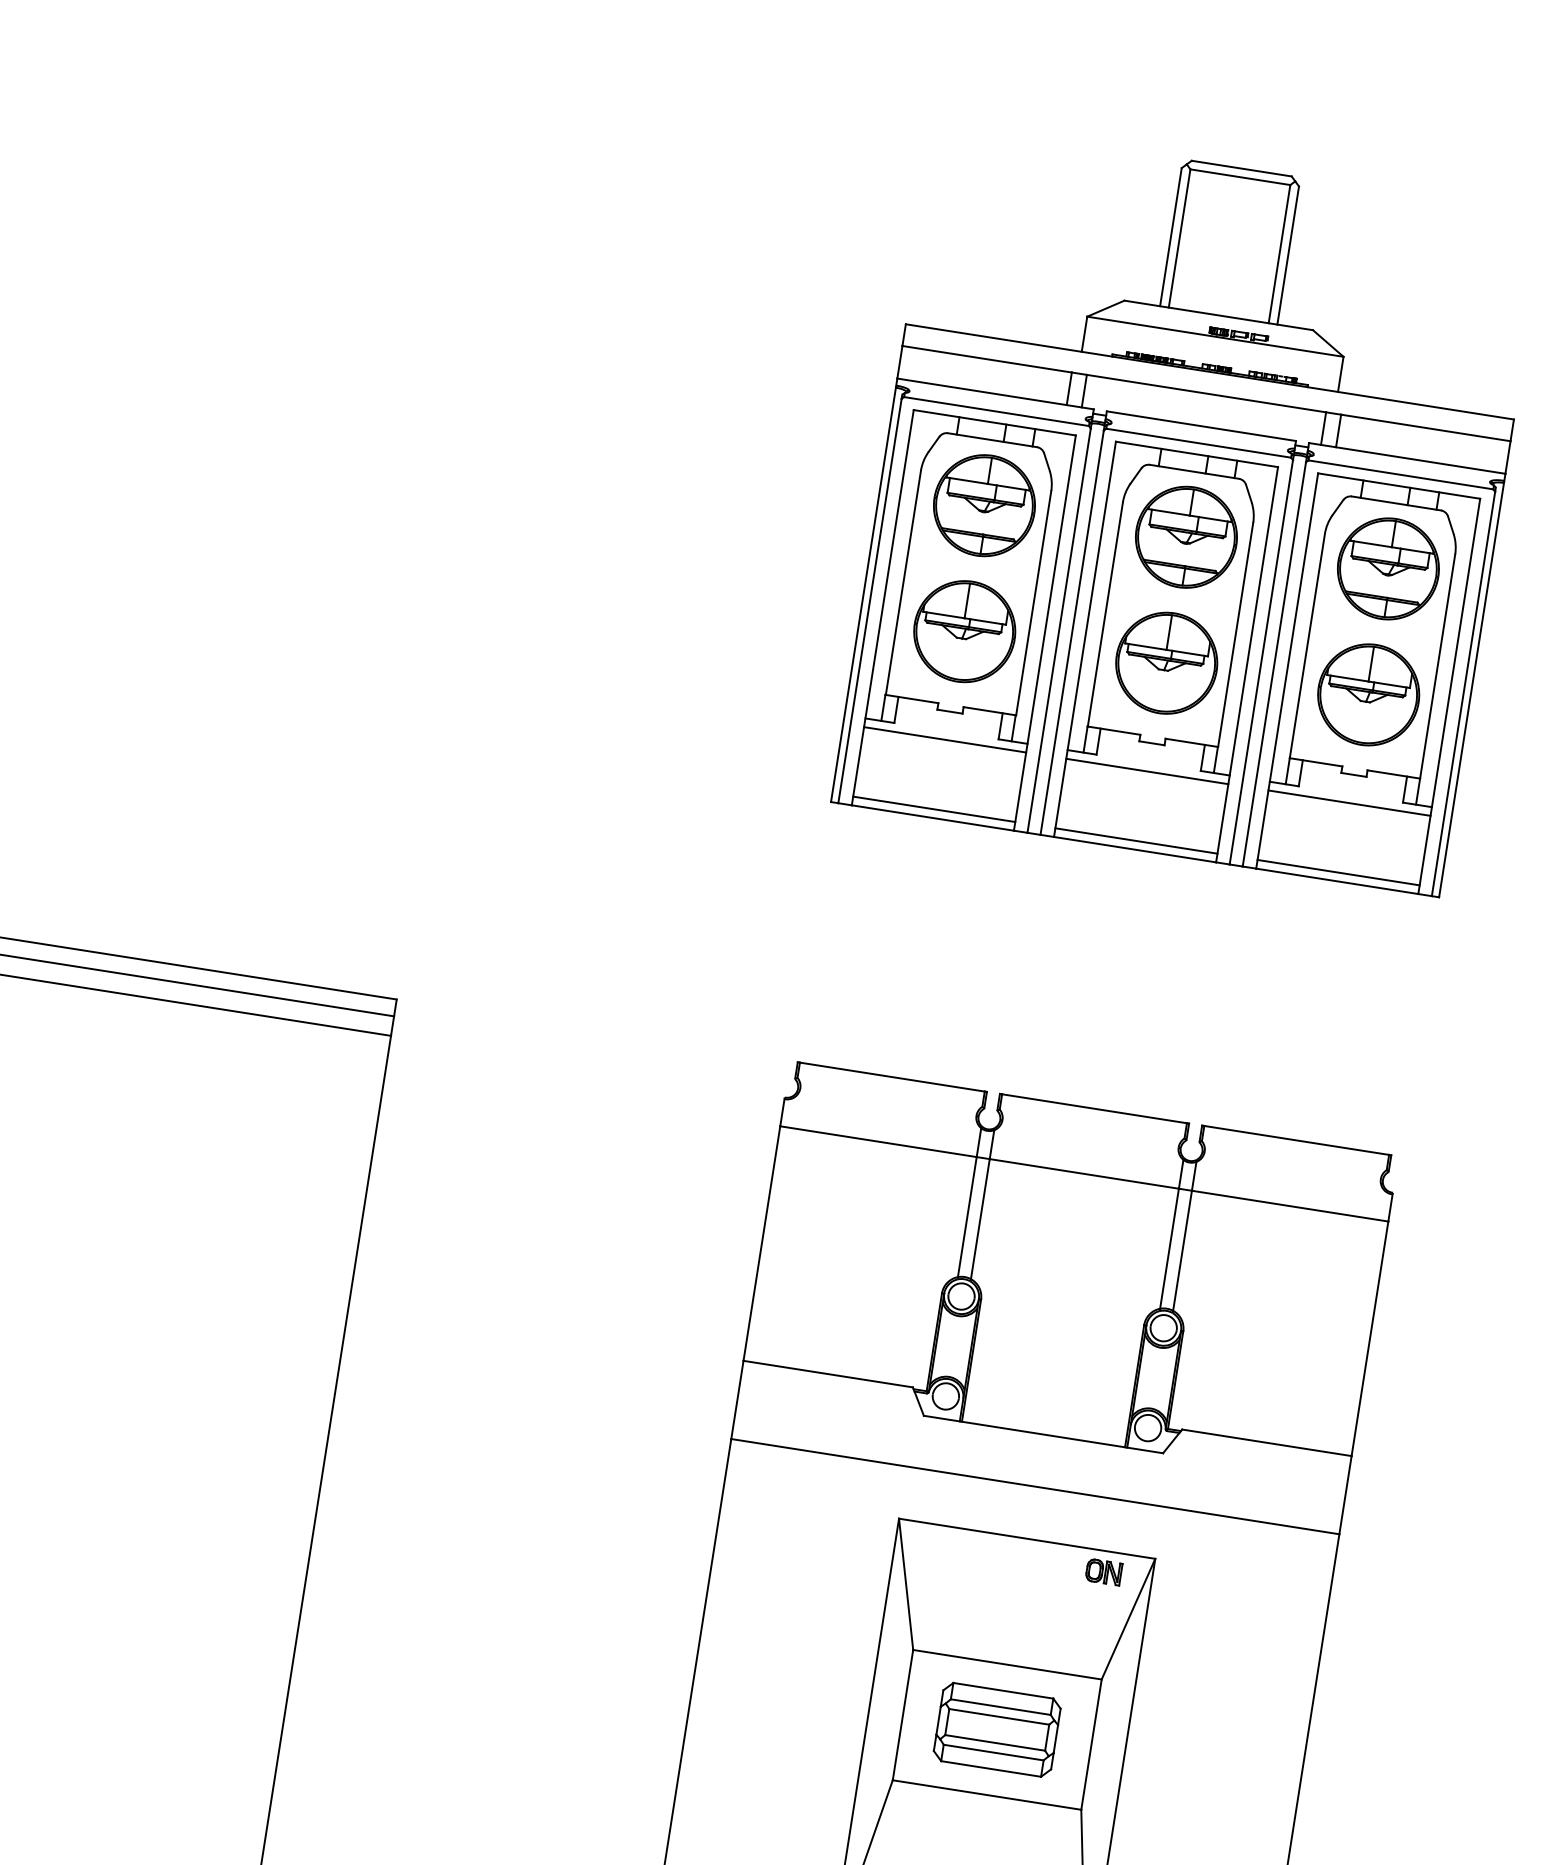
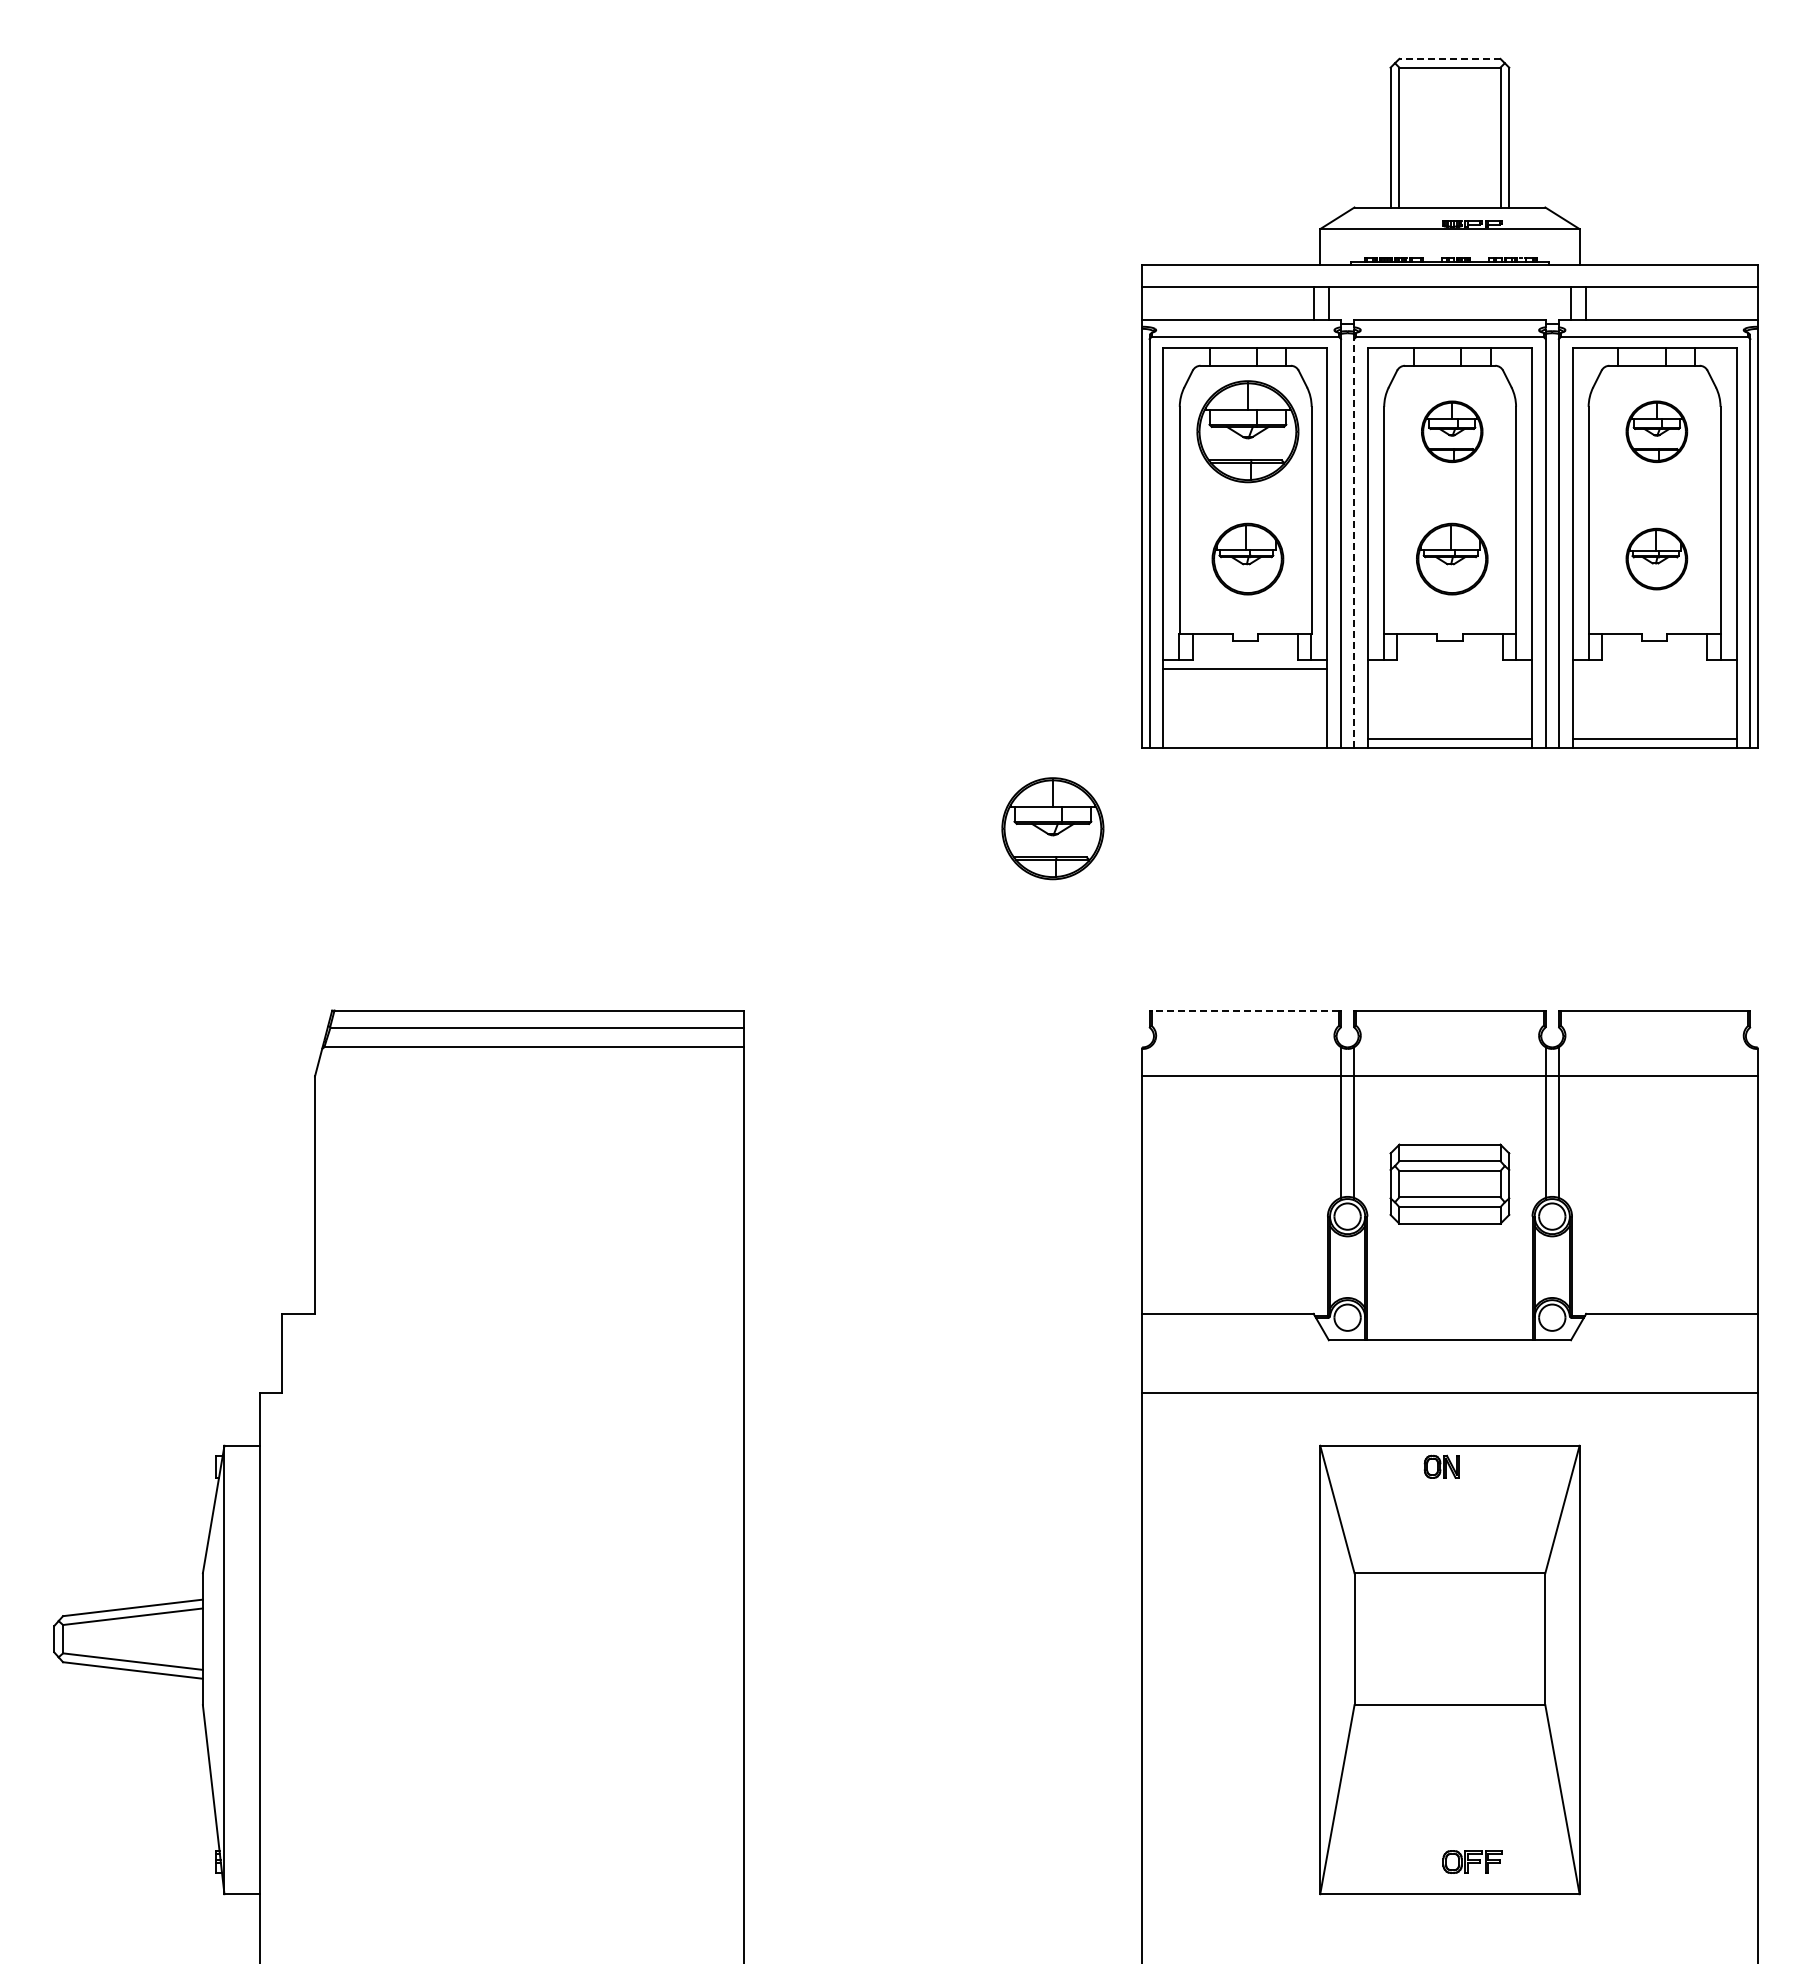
line: (1241, 168) -> (1449, 58), solid -> dashed
part: (1185, 536) -> (1451, 431), size x0.6
part: (1388, 568) -> (1656, 431), size x0.6
part: (964, 630) -> (1247, 558), size x0.7
line: (1072, 632) -> (1354, 543), solid -> dashed
part: (1165, 662) -> (1451, 558), size x0.7
part: (1368, 694) -> (1656, 558), size x0.6
line: (1146, 771) -> (1449, 669), removed
line: (1349, 803) -> (1654, 669), removed
line: (934, 809) -> (1245, 739), removed
part: (730, 867) -> (1052, 828), added
line: (892, 1077) -> (1245, 1010), solid -> dashed
part: (1103, 1571) -> (1441, 1466), moved
part: (996, 1729) -> (1449, 1183), moved

